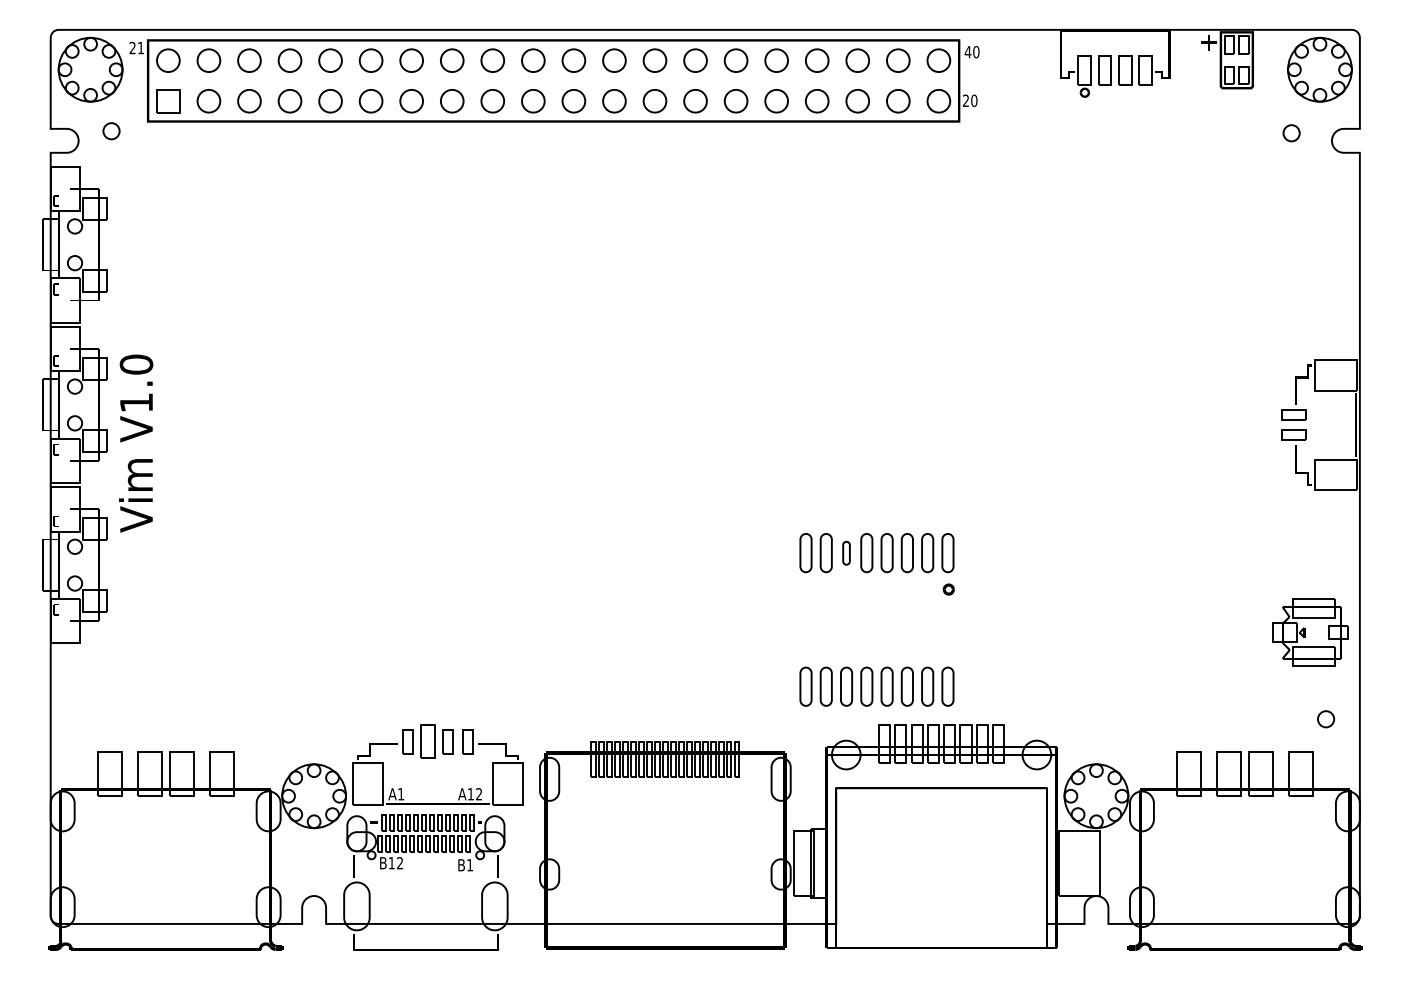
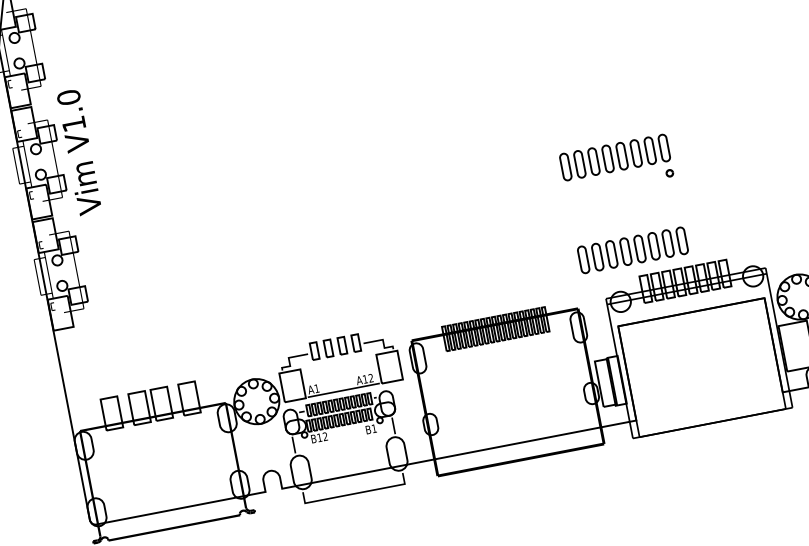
text: (136, 443) -> (79, 152), moved
part: (846, 553) -> (593, 161), size x1.67
part: (427, 741) -> (328, 348), size x0.71

